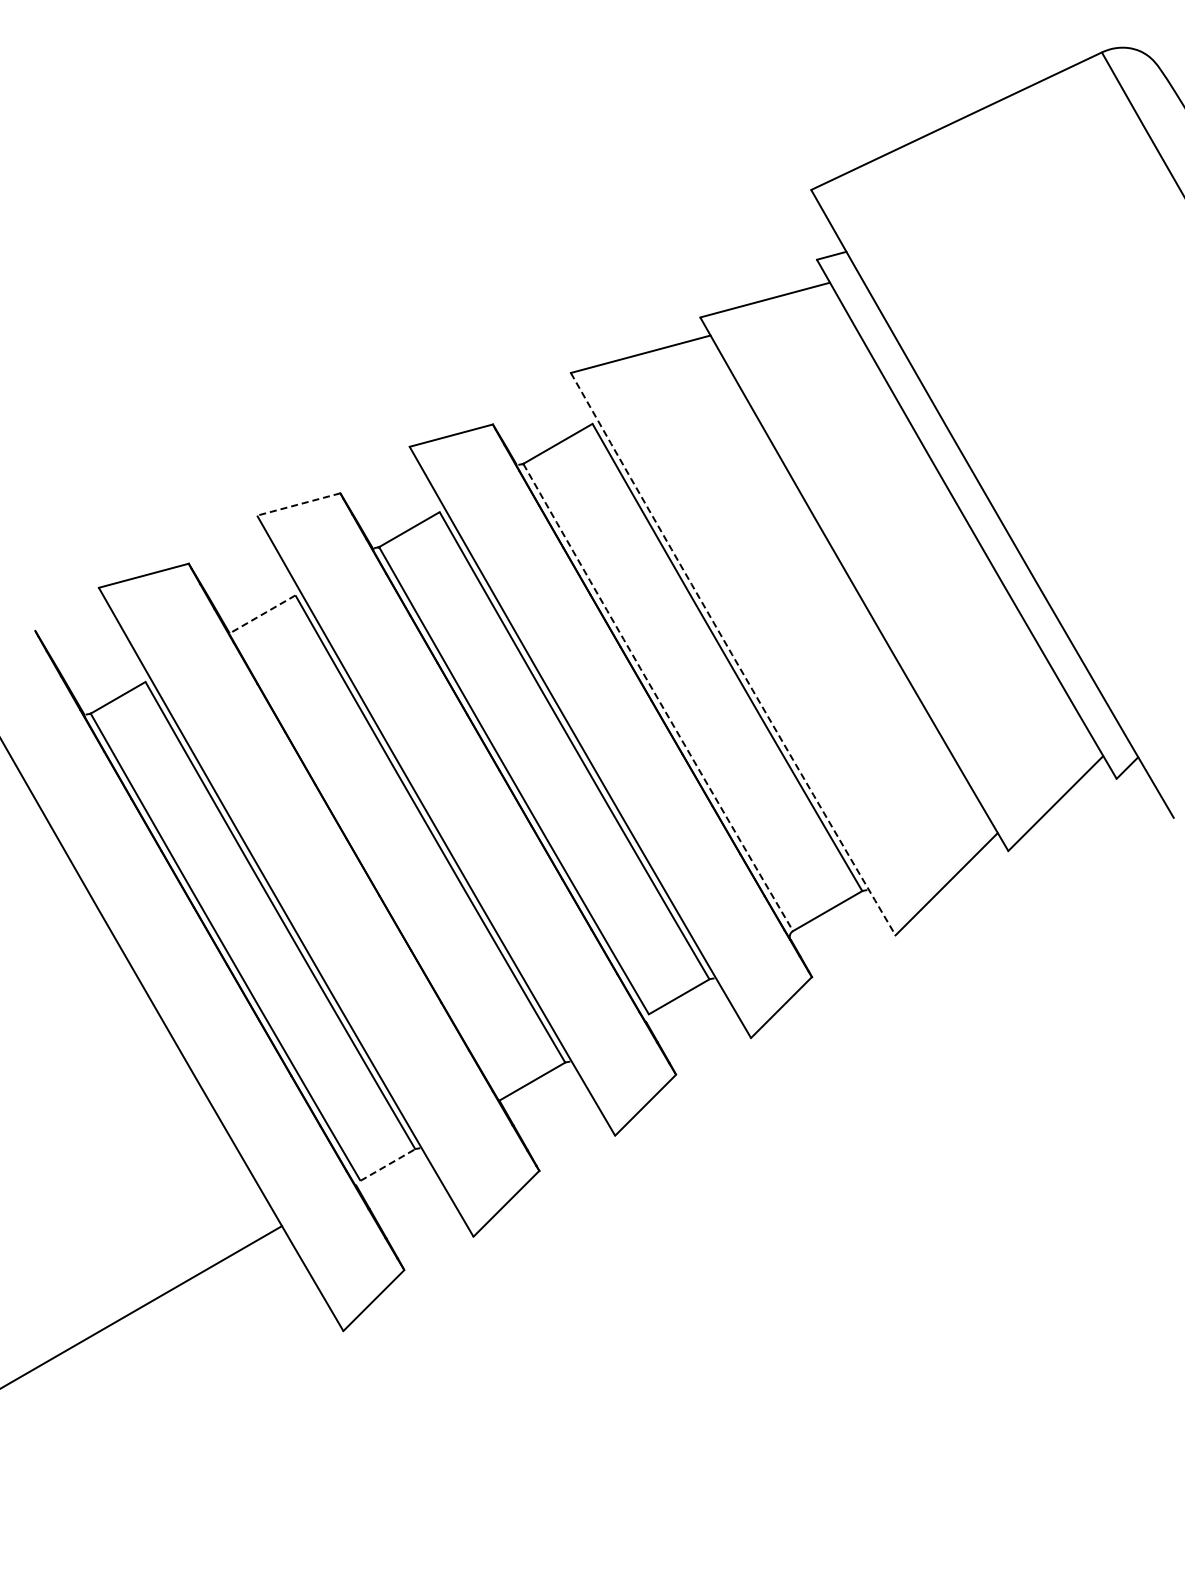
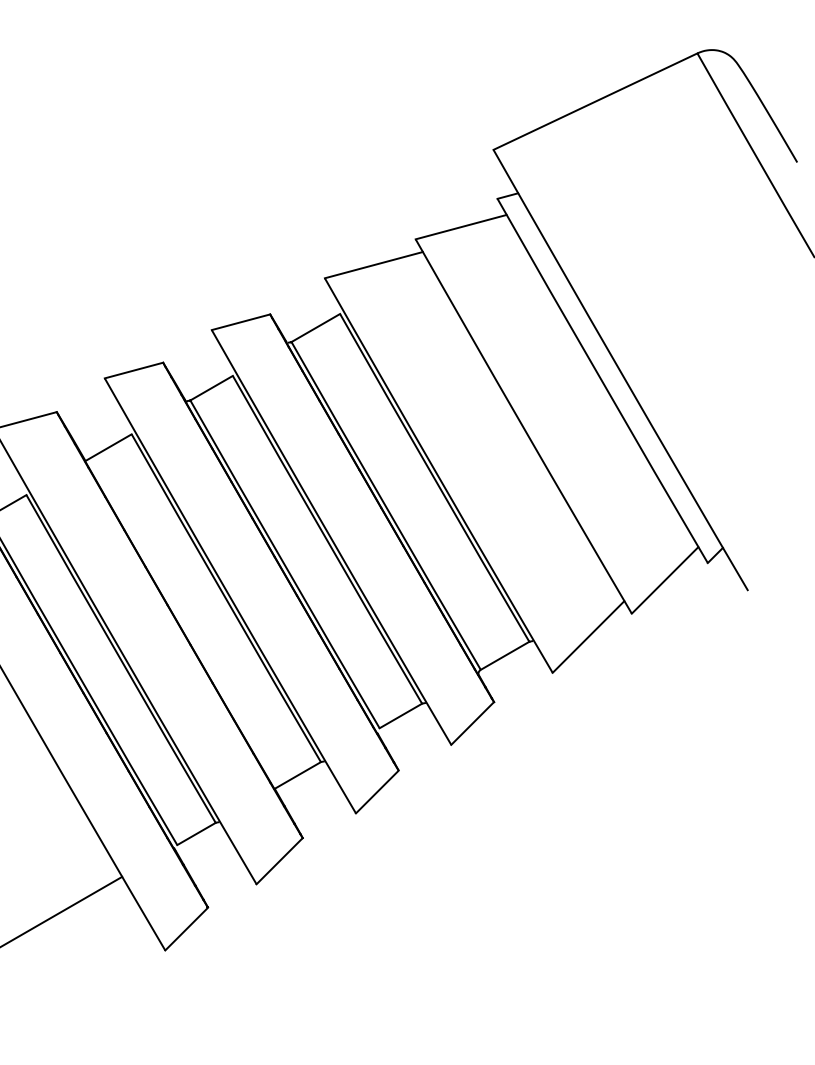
line: (298, 504) -> (133, 370), dashed -> solid
line: (261, 614) -> (107, 447), dashed -> solid
arc: (732, 654) -> (438, 475), dashed -> solid
arc: (657, 697) -> (385, 505), dashed -> solid
line: (387, 1165) -> (196, 834), dashed -> solid

